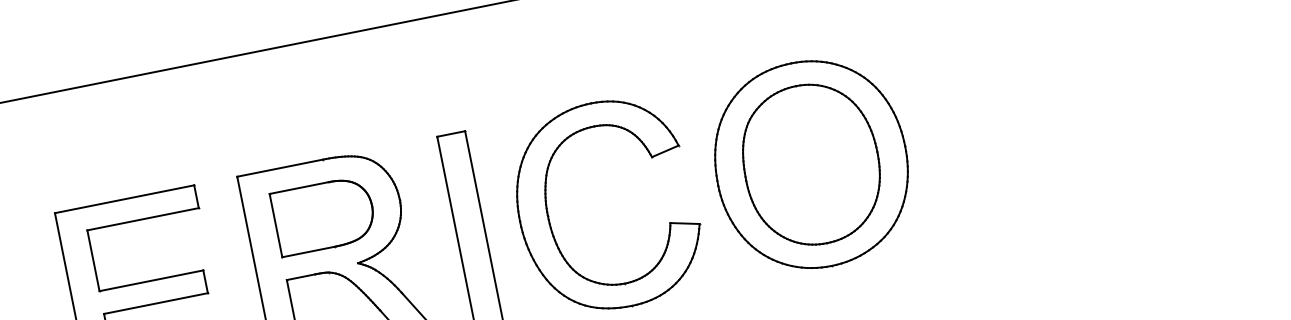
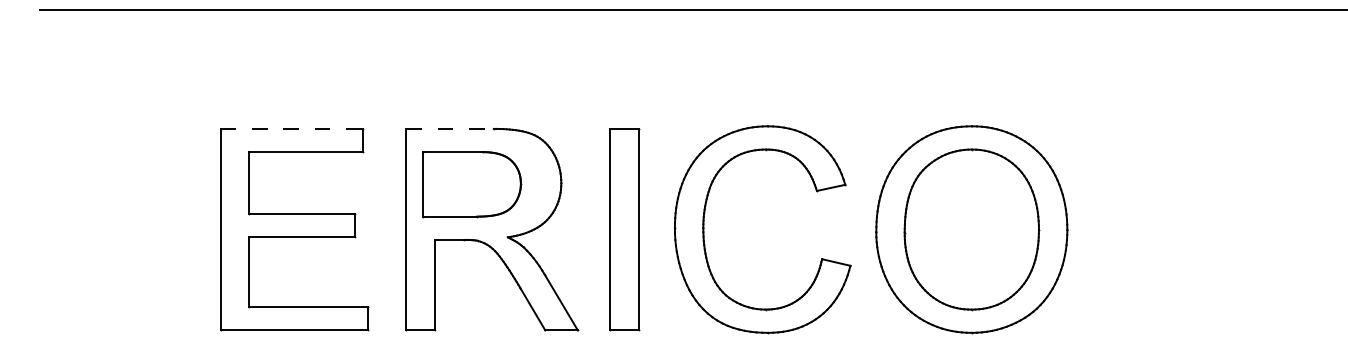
line: (280, 167) -> (450, 128), solid -> dashed
line: (125, 198) -> (292, 128), solid -> dashed
part: (324, 215) -> (472, 184), moved

